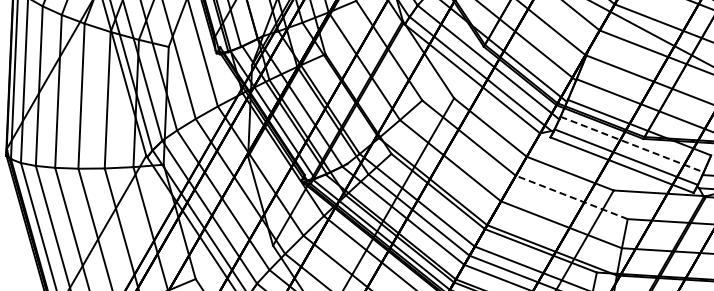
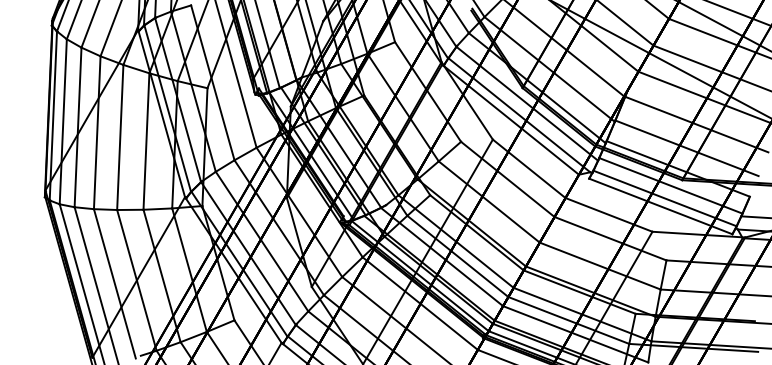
line: (631, 144) -> (670, 185), dashed -> solid
line: (571, 197) -> (610, 238), dashed -> solid

